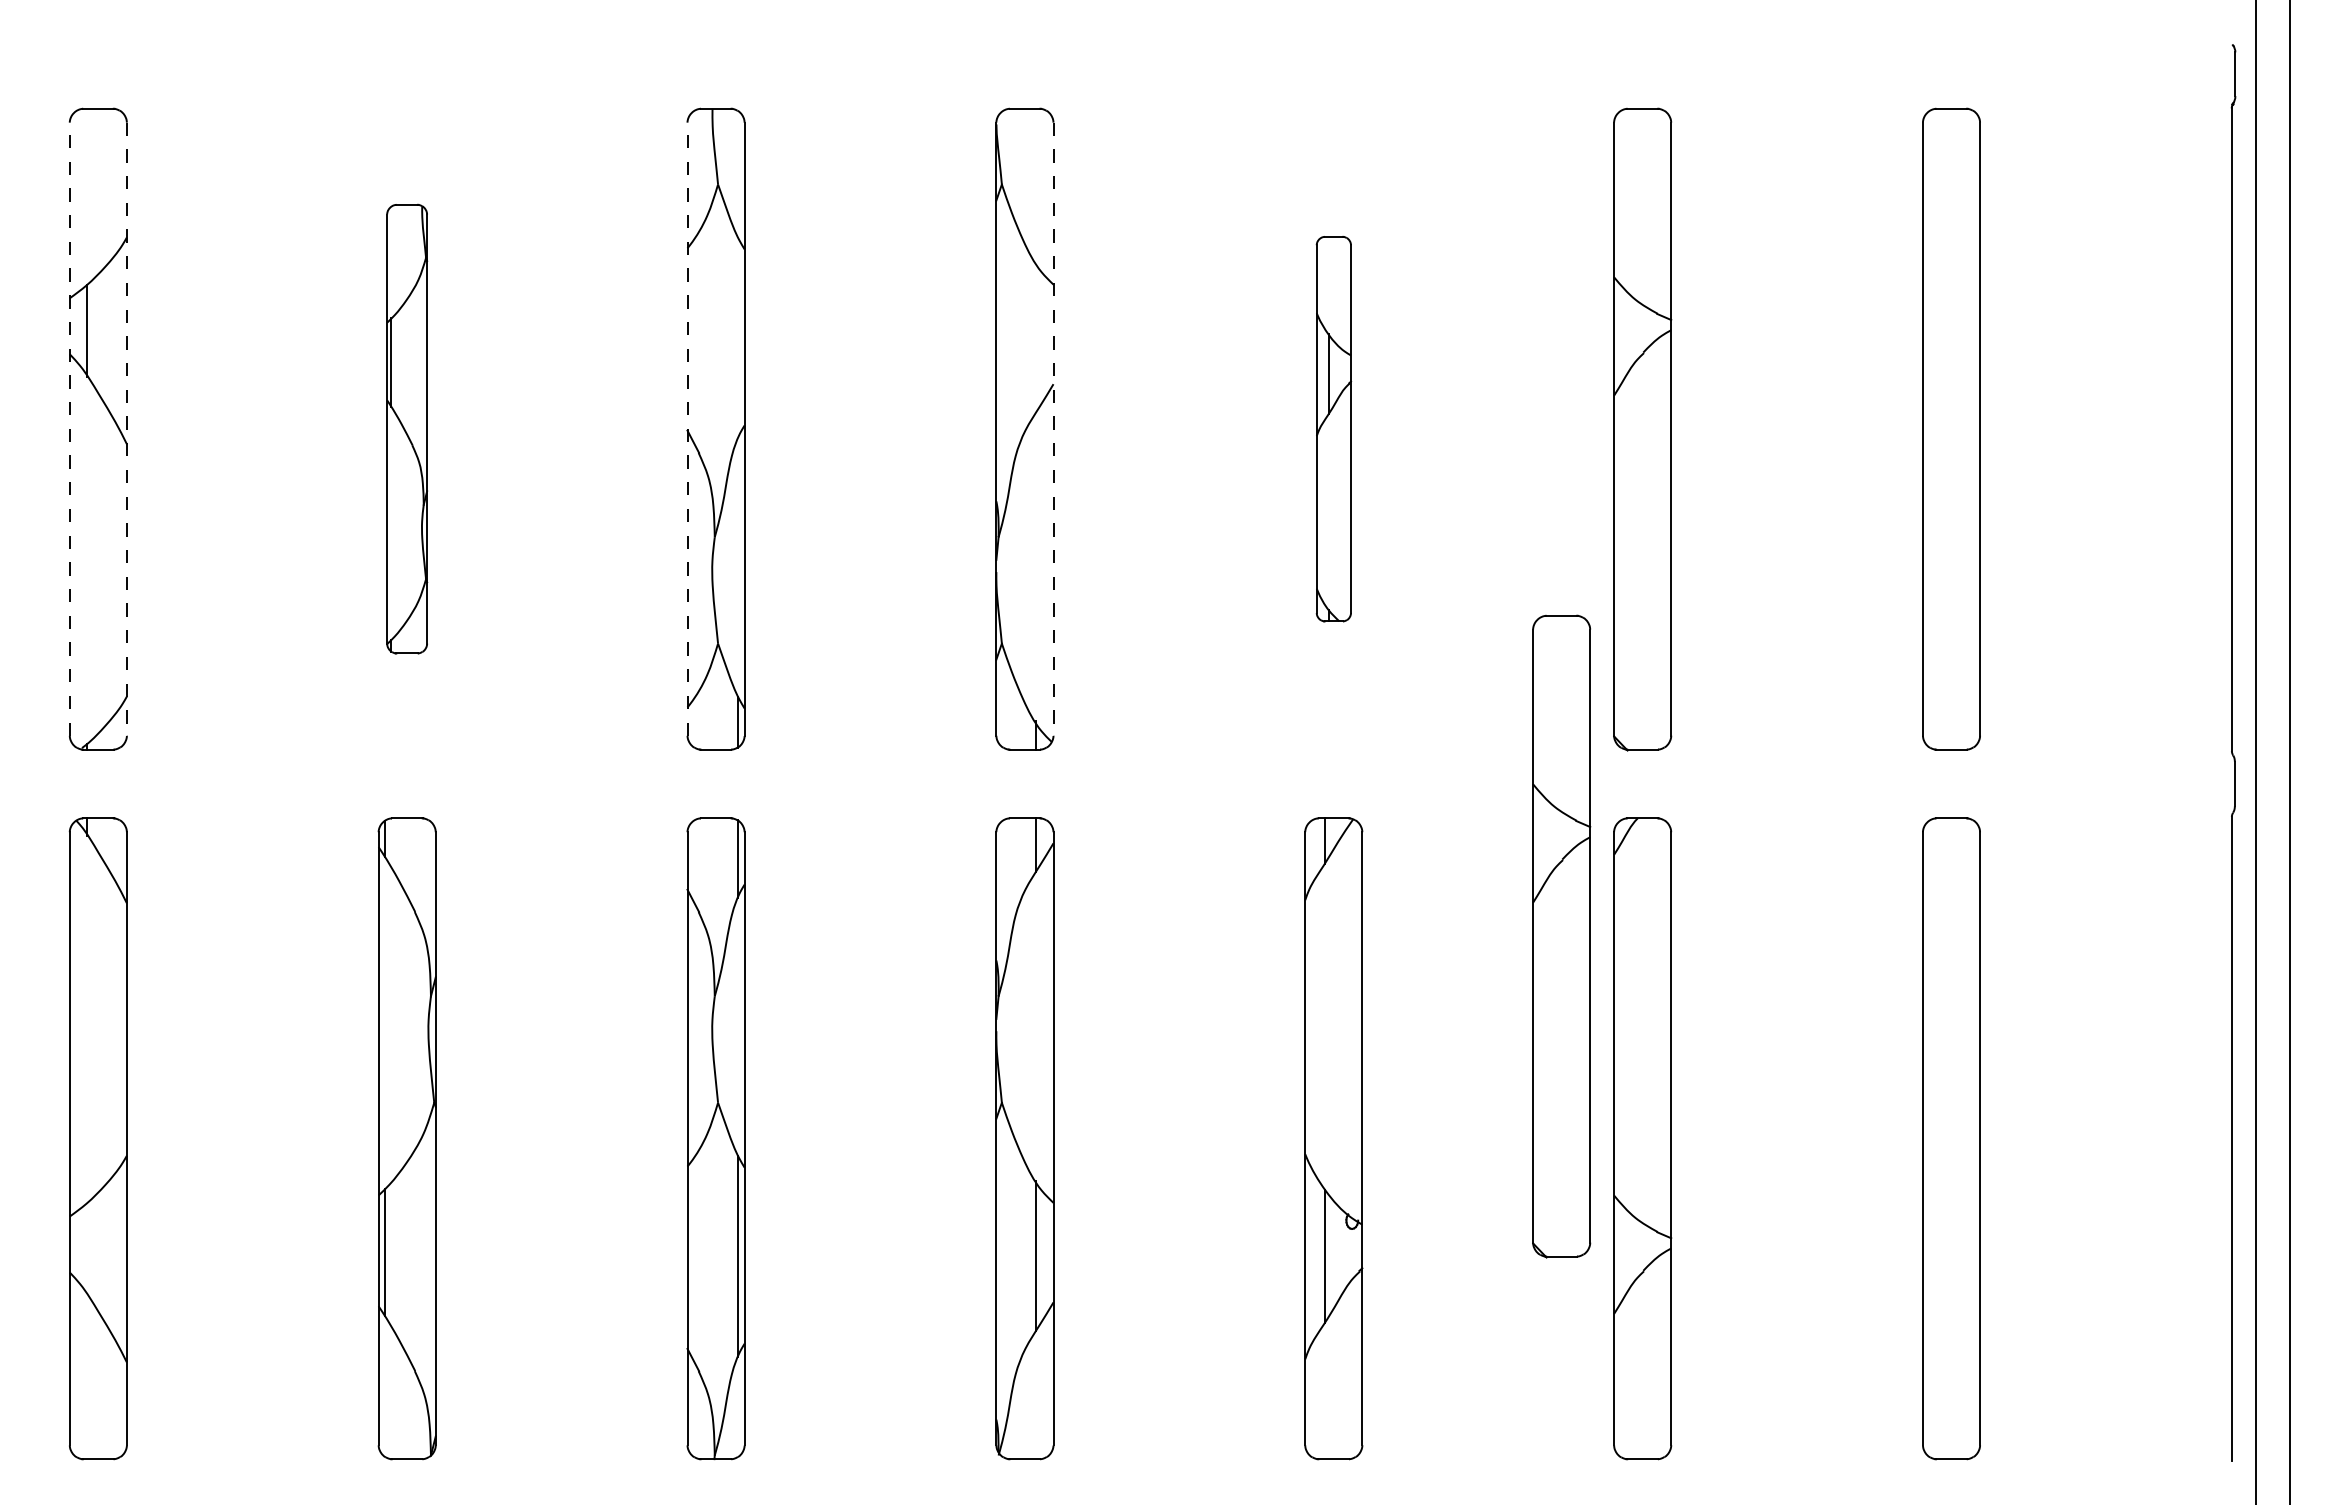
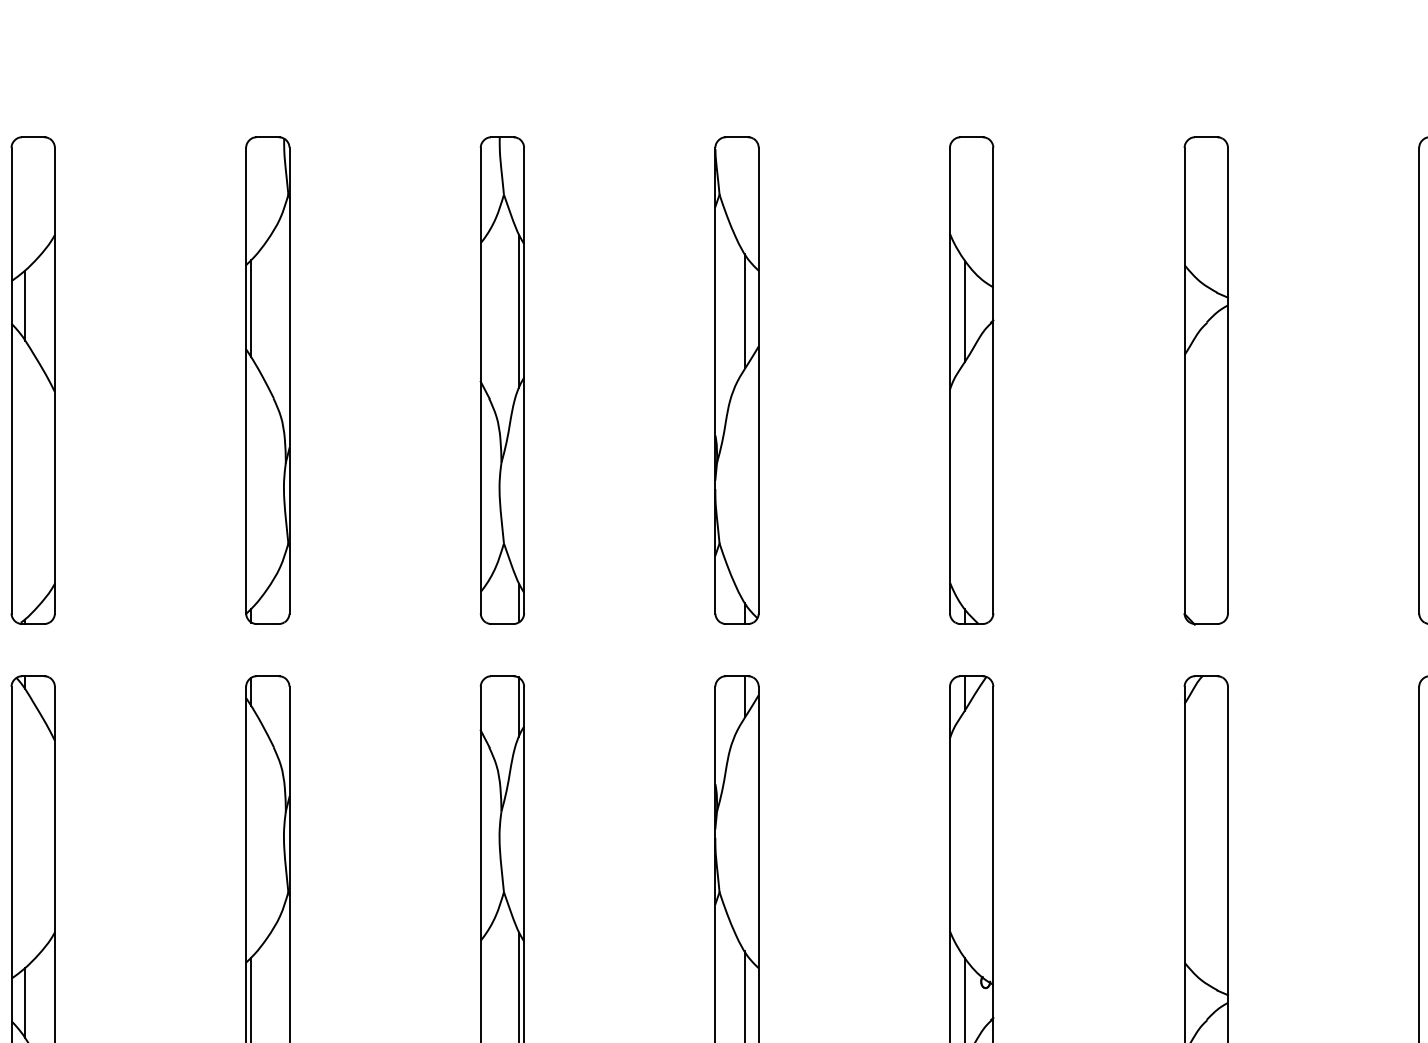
line: (1035, 337) -> (745, 310), added
line: (738, 338) -> (519, 311), added
part: (406, 428) -> (267, 380), size x1.43
part: (1333, 428) -> (971, 380), size x1.67
line: (69, 429) -> (11, 380), dashed -> solid
line: (126, 429) -> (54, 380), dashed -> solid
line: (687, 429) -> (480, 380), dashed -> solid
line: (1053, 429) -> (758, 380), dashed -> solid
part: (1561, 936) -> (1144, 765), removed
line: (87, 1248) -> (24, 1002), added

